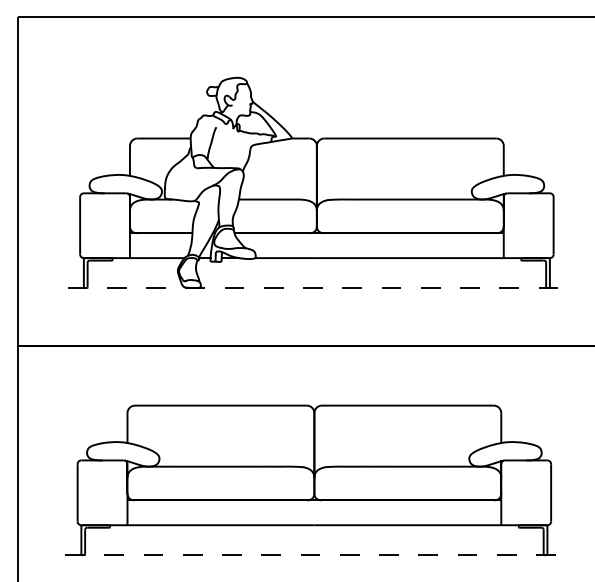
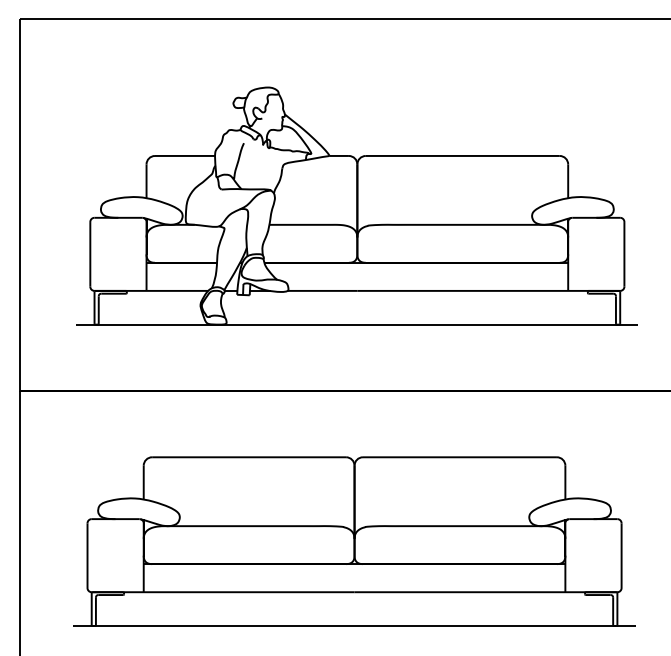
line: (317, 288) -> (358, 325), dashed -> solid
line: (314, 555) -> (354, 626), dashed -> solid

